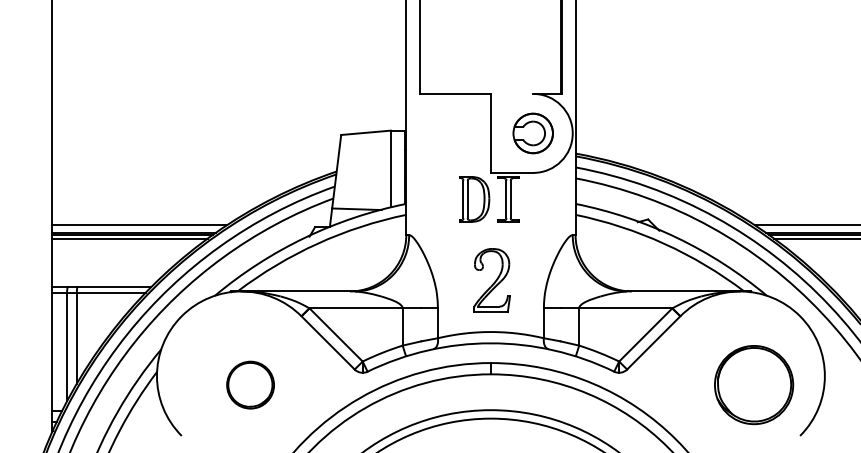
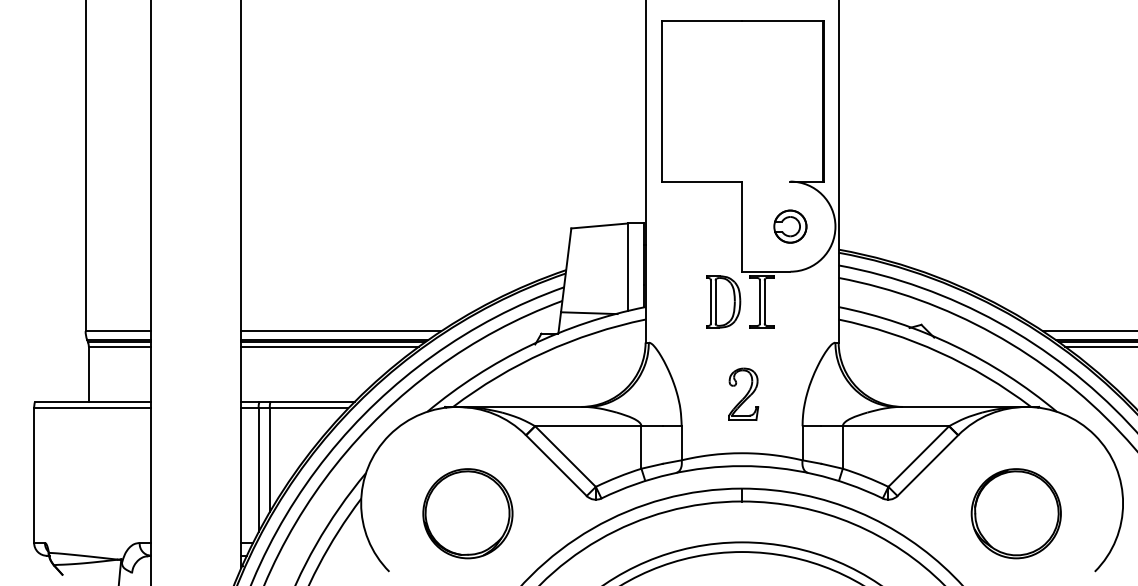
part: (533, 133) -> (790, 226), size x0.71
part: (492, 279) -> (743, 393), size x0.71
part: (250, 384) -> (467, 513), size x1.67
part: (753, 384) -> (1015, 513), moved

